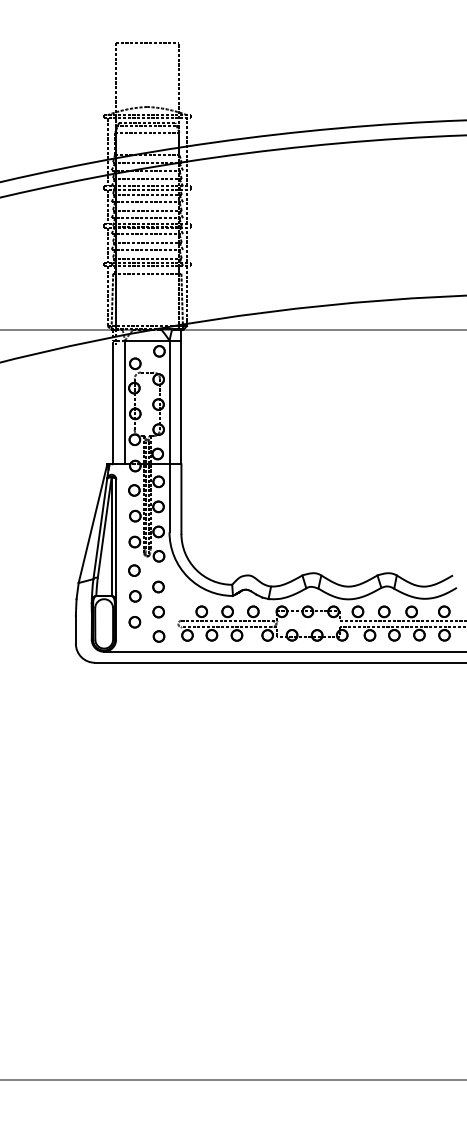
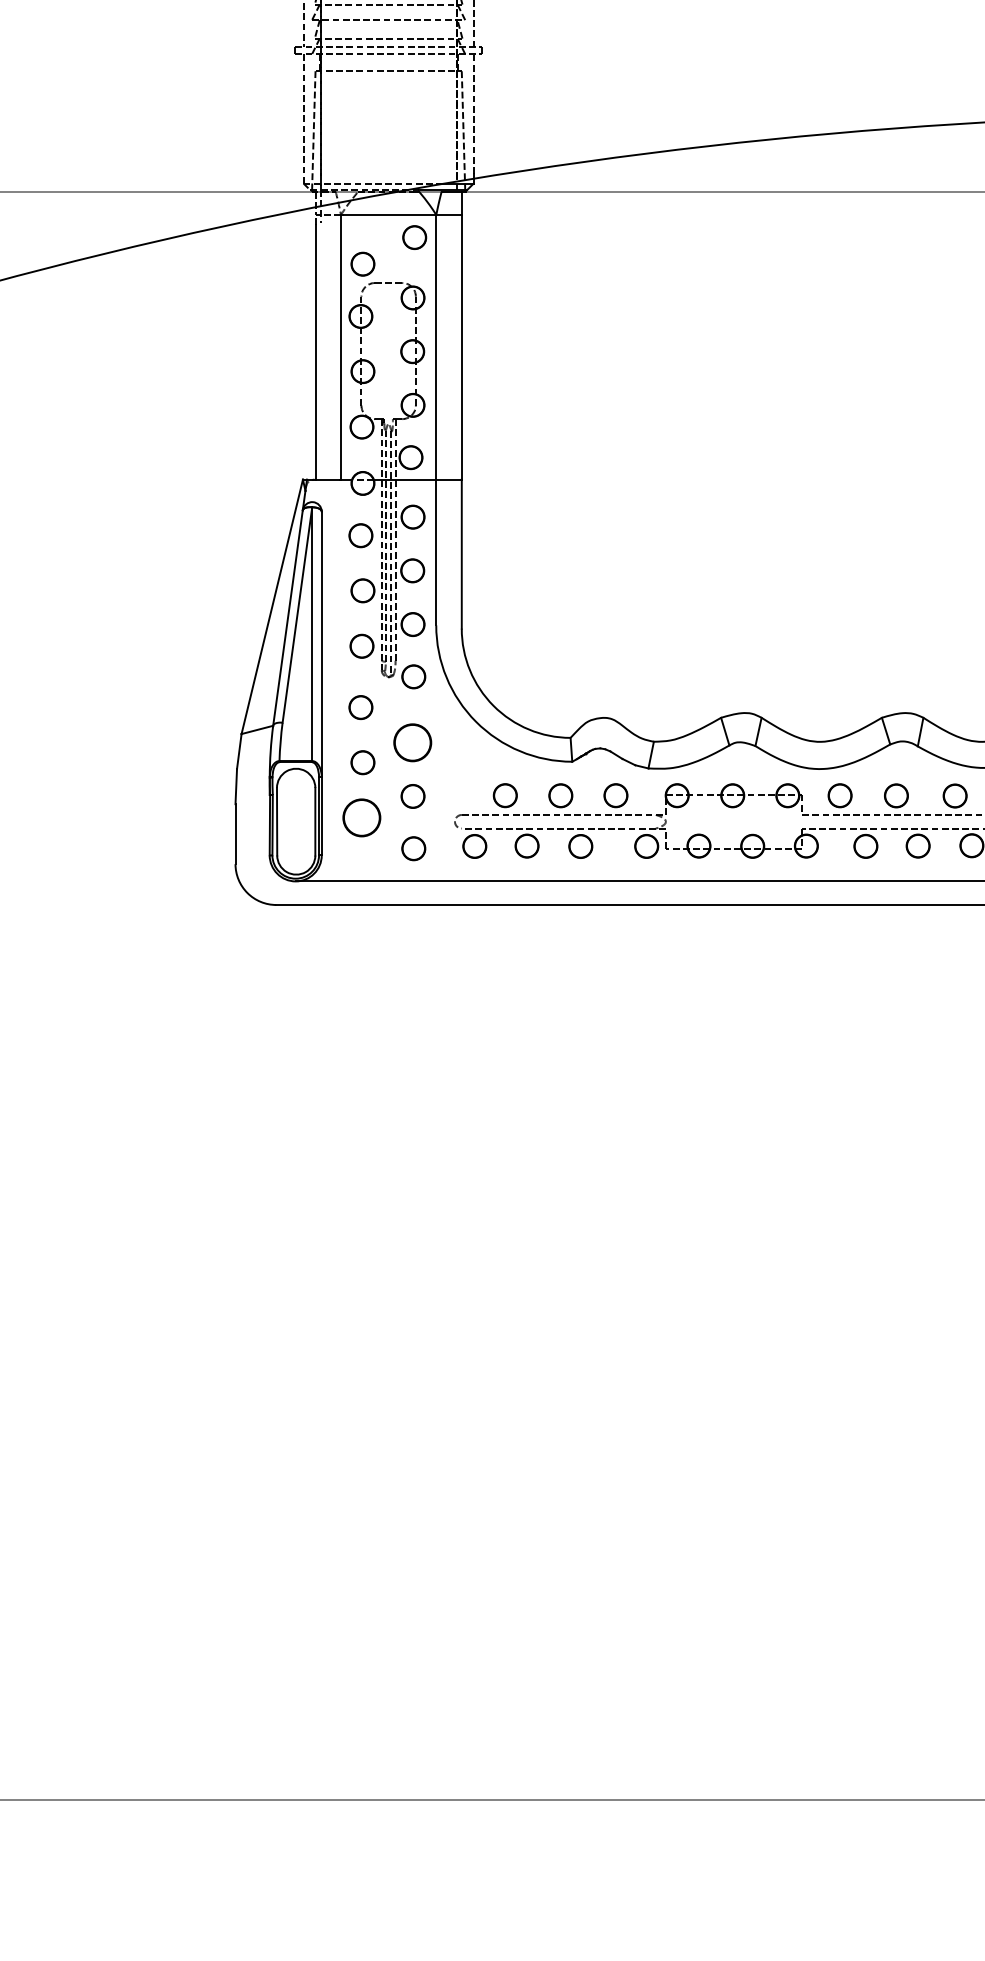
part: (158, 586) -> (412, 741), size x1.6
part: (134, 622) -> (361, 818), size x1.6

